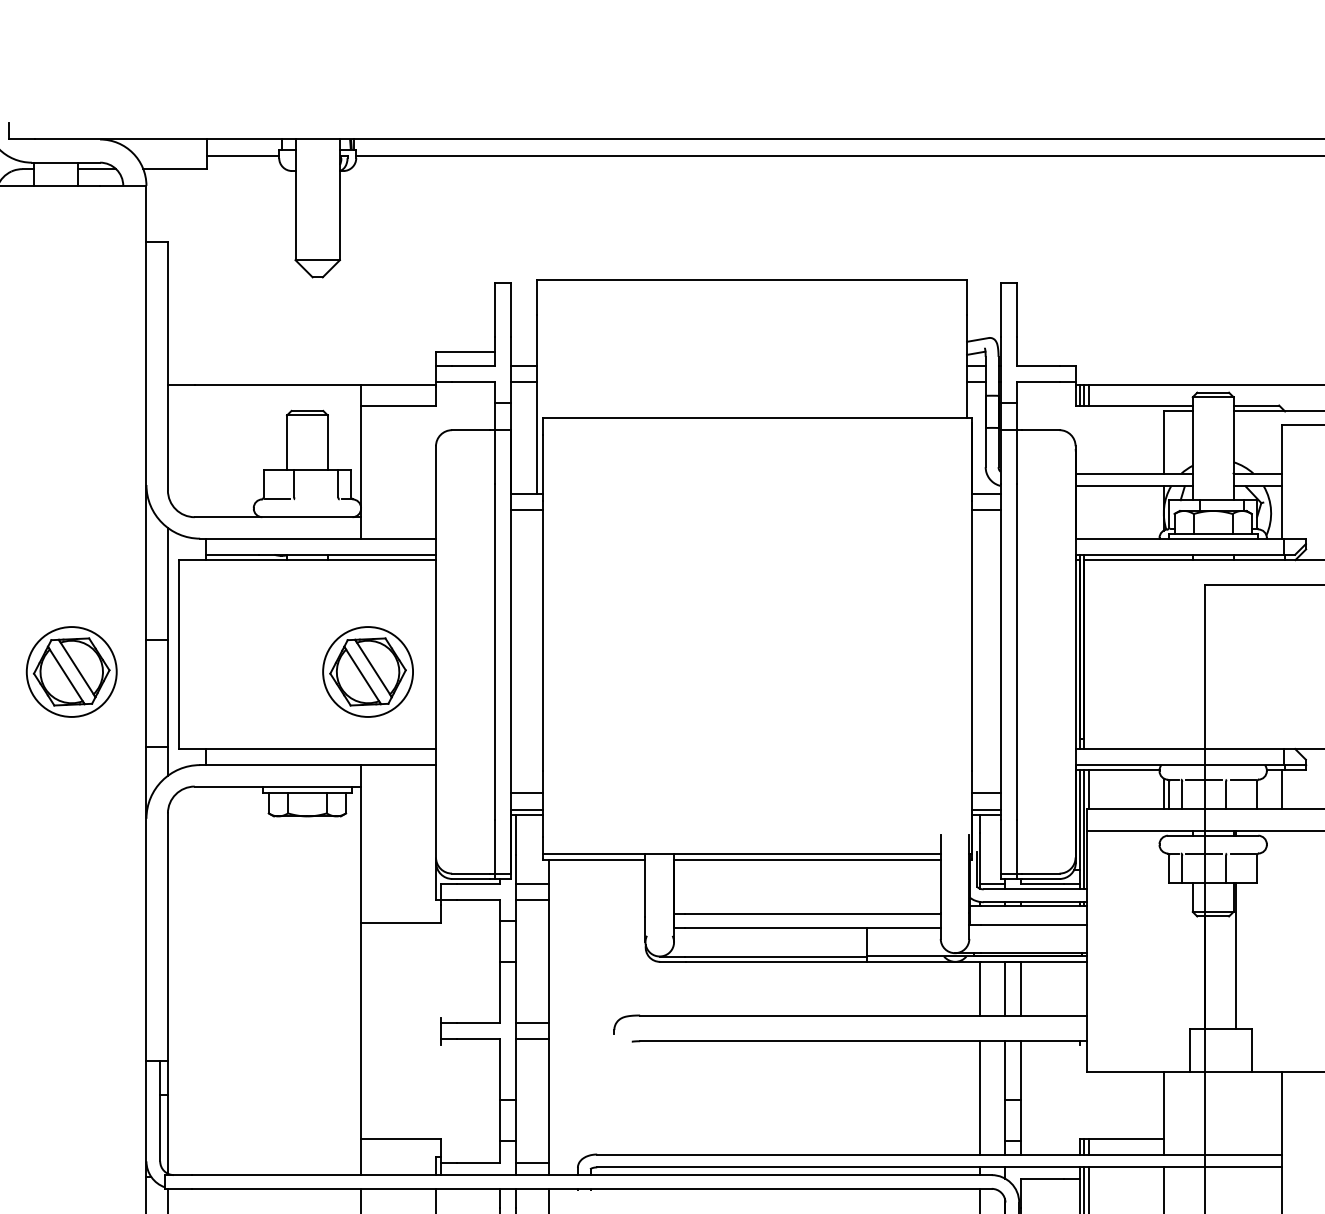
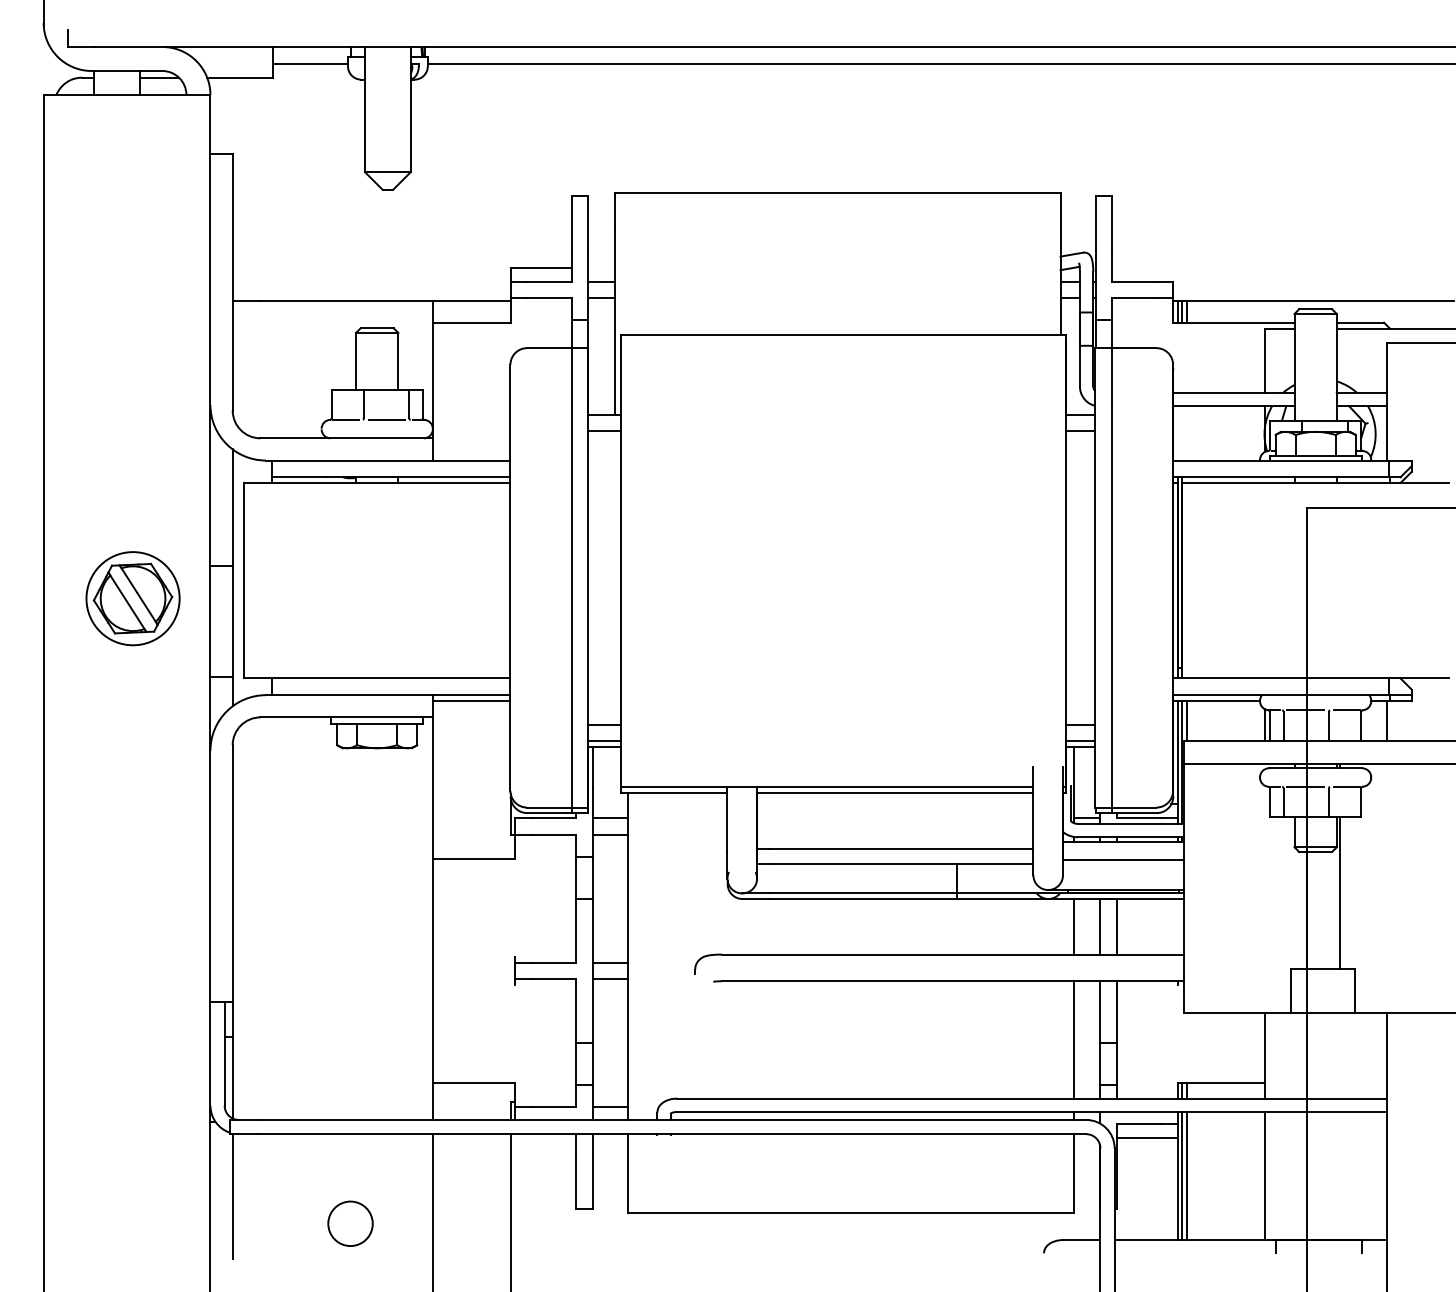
line: (316, 499) -> (386, 419), added
part: (367, 671) -> (439, 598), removed
line: (398, 770) -> (471, 700), added
line: (1049, 1192) -> (1146, 1137), added

